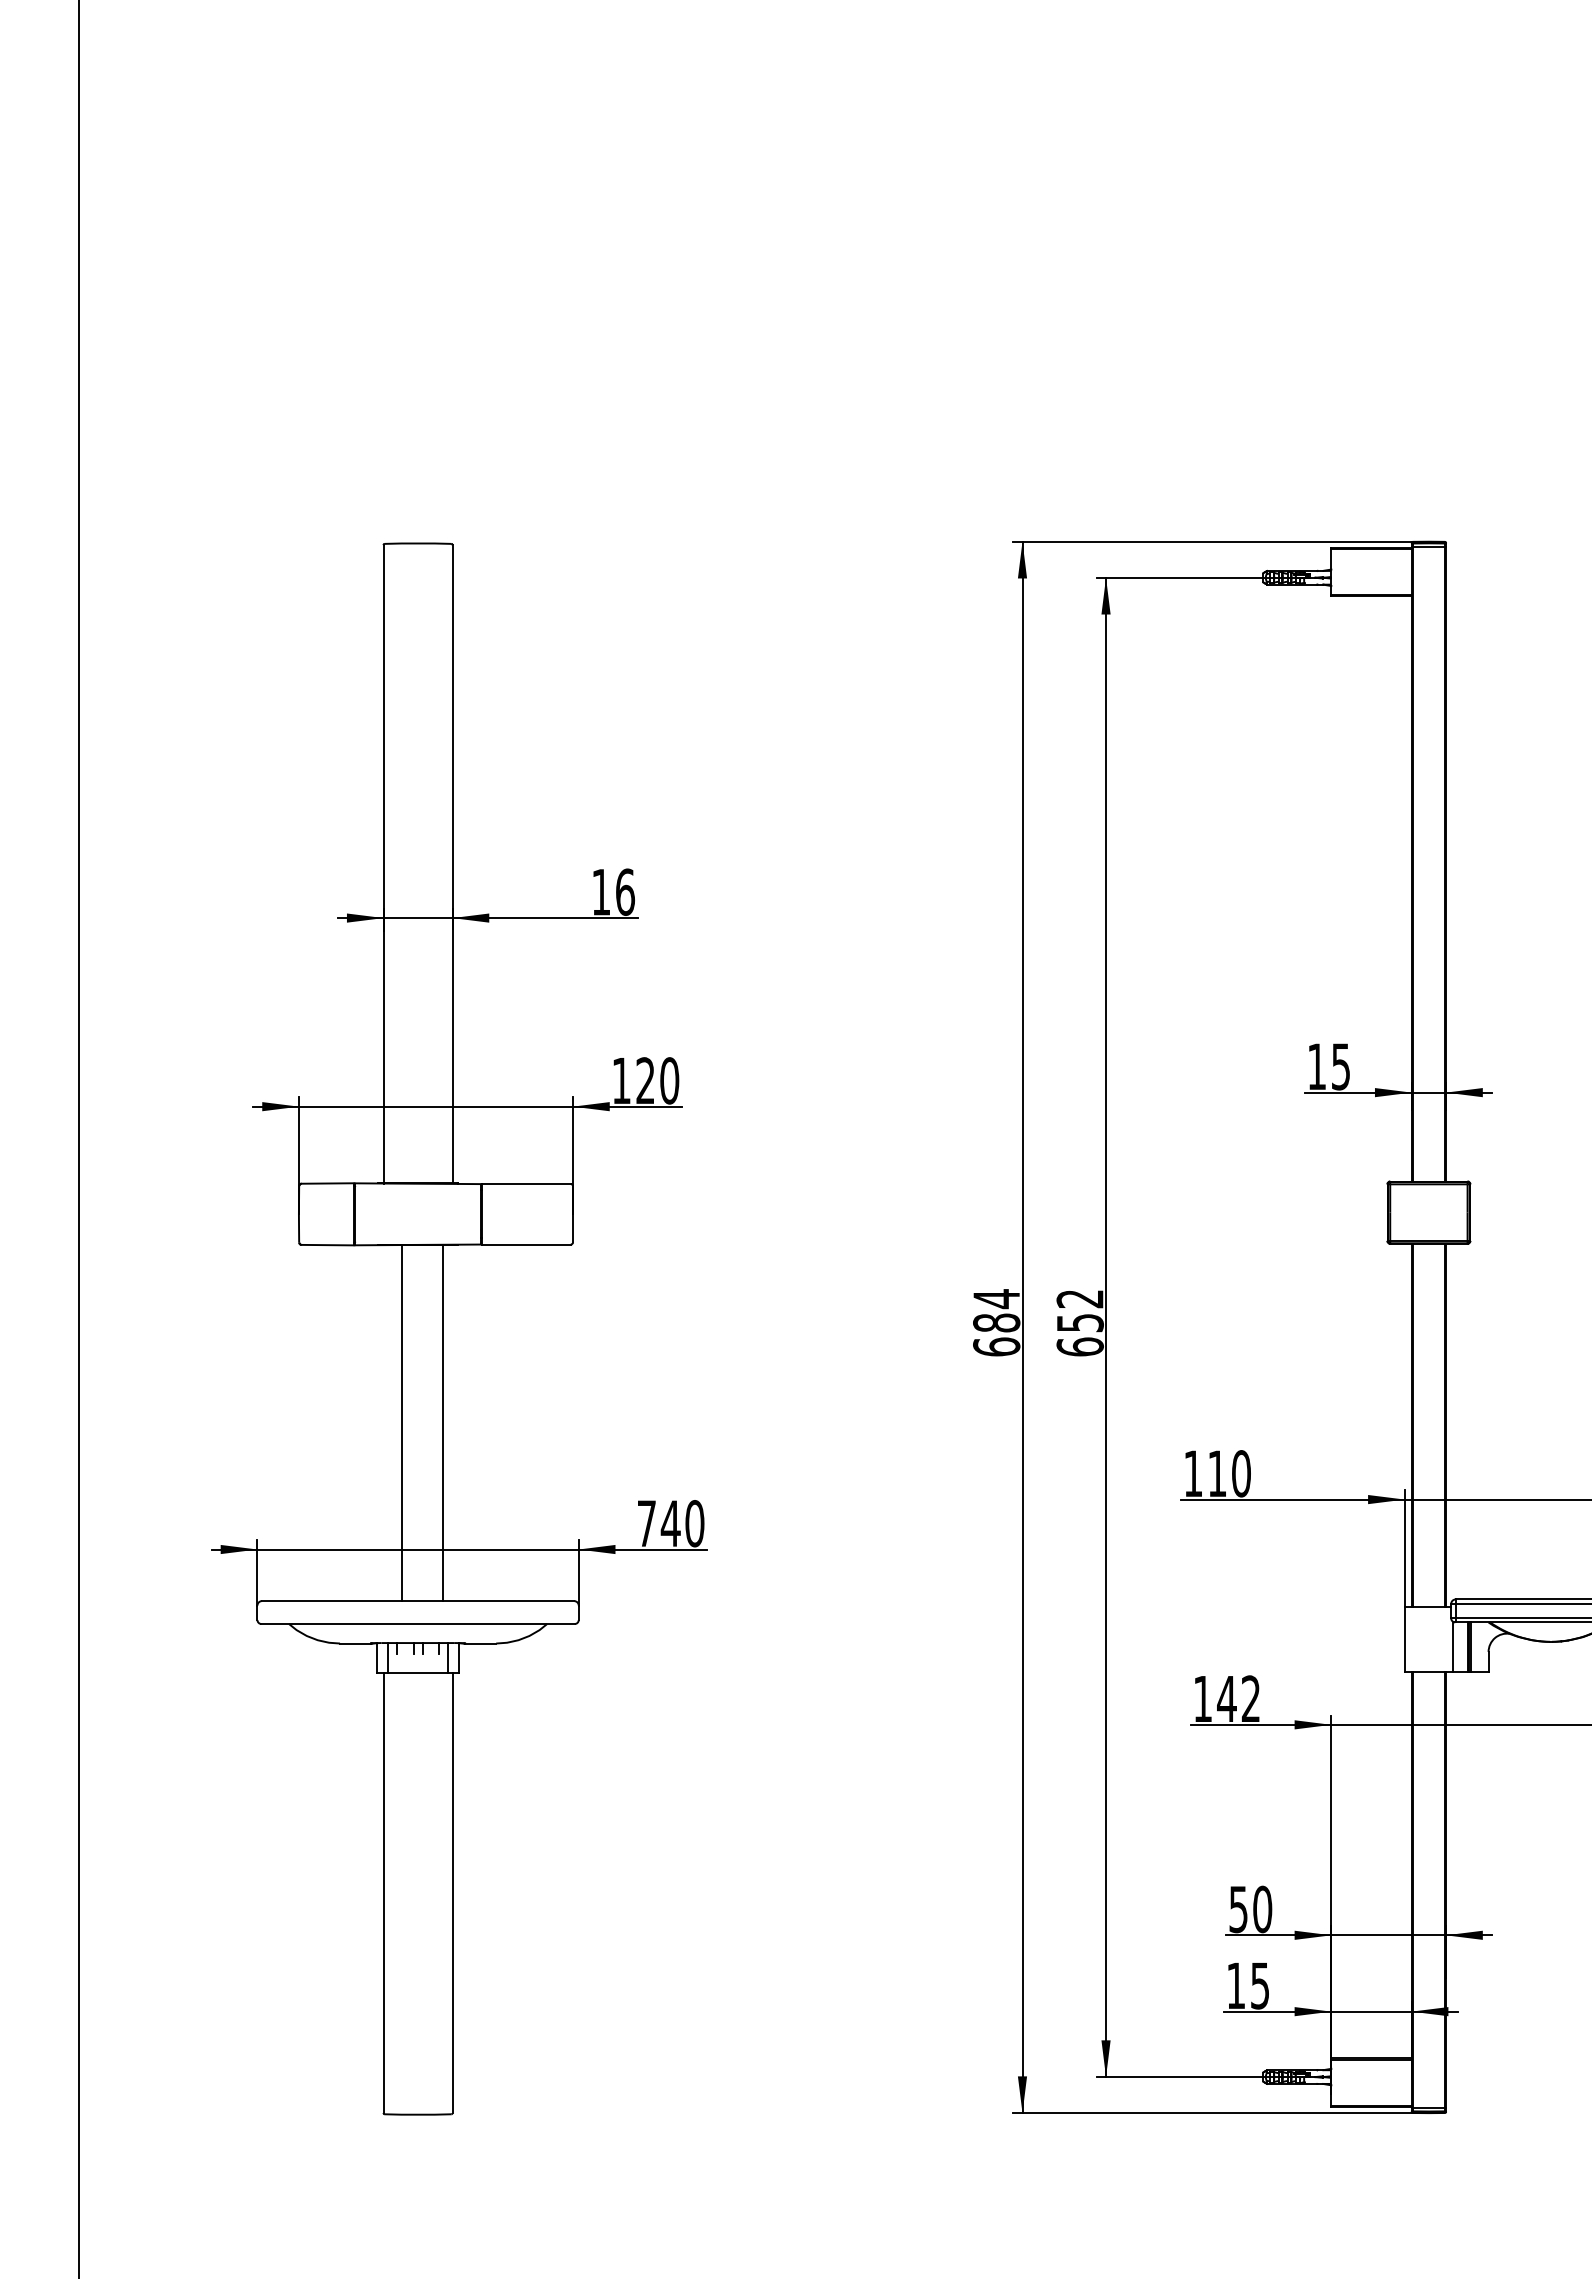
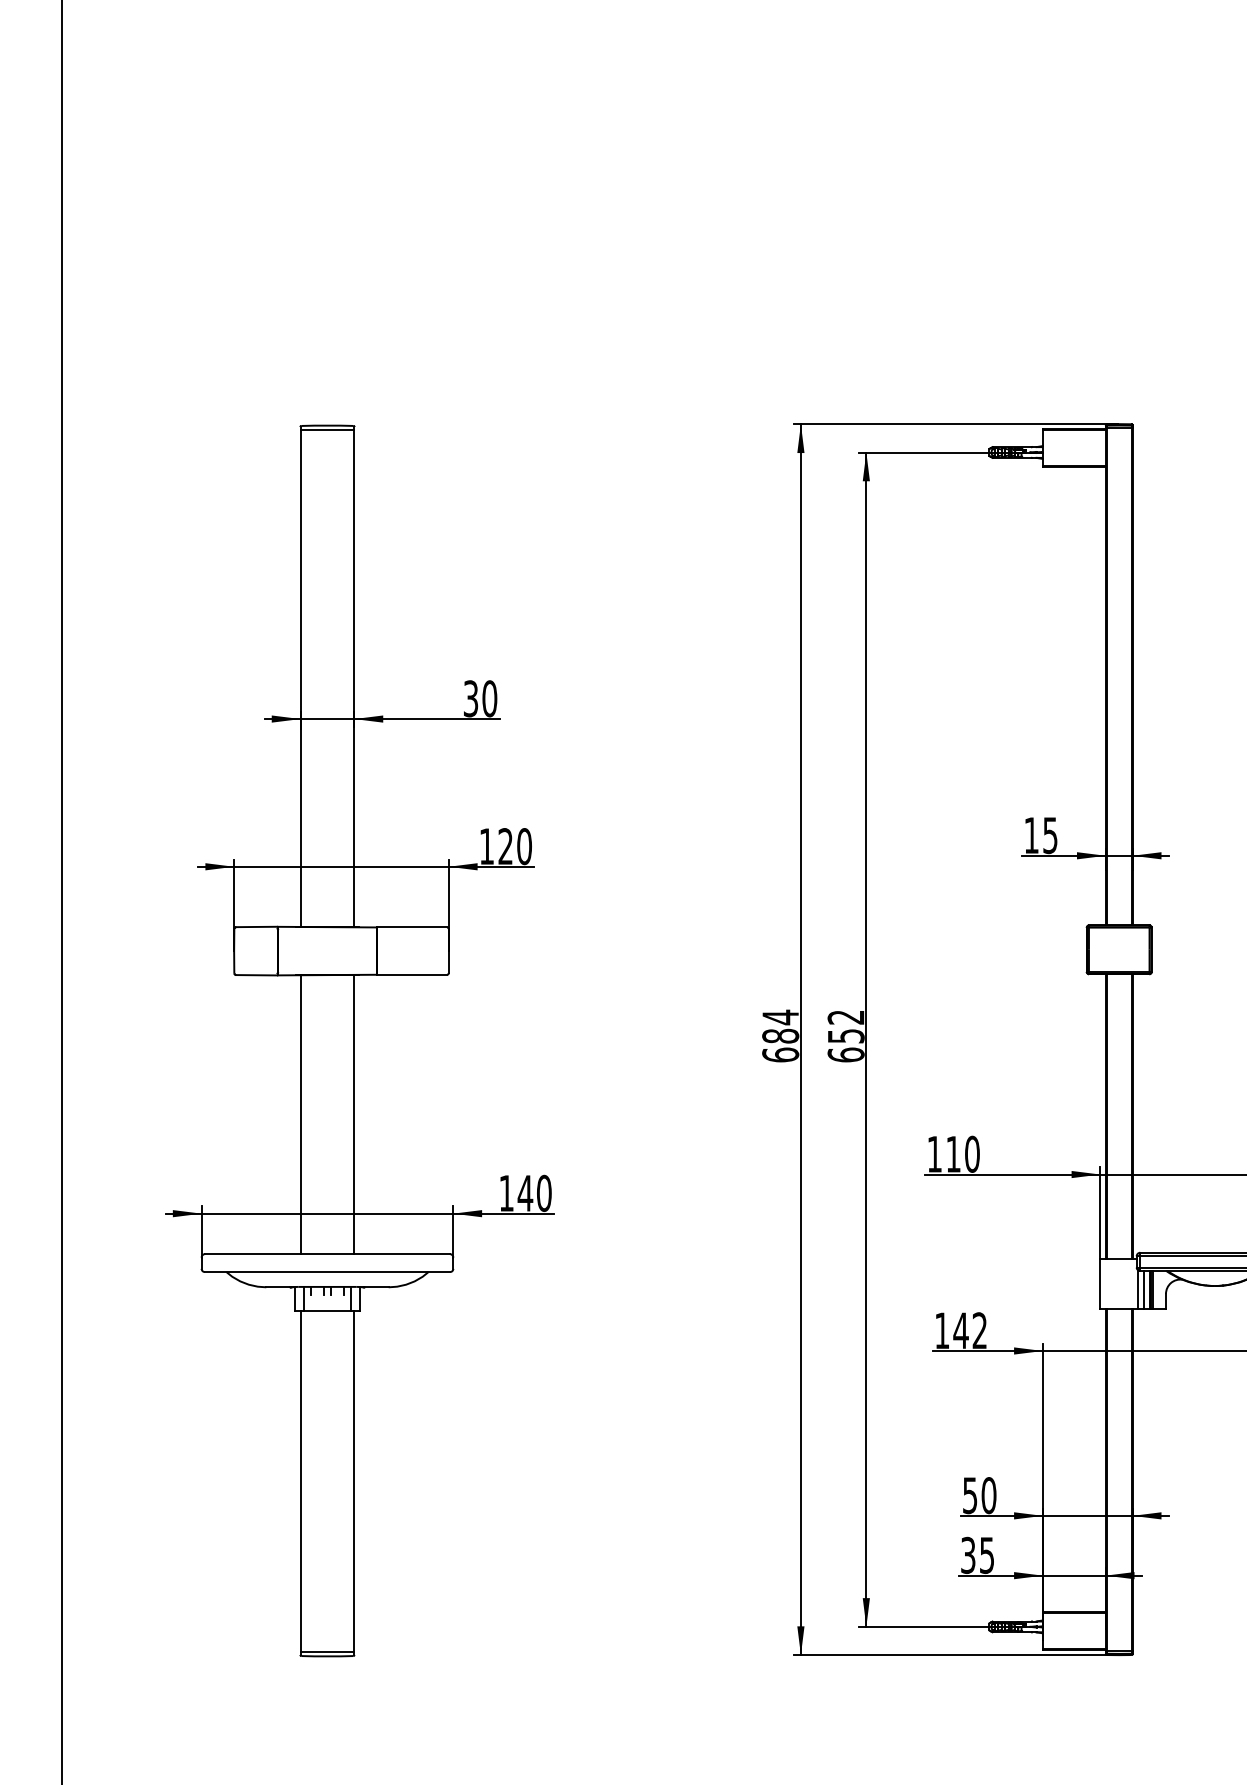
line: (417, 548) -> (327, 429), added
text: (613, 891) -> (480, 698), 16 -> 30
line: (401, 1423) -> (354, 1114), moved
line: (442, 1423) -> (300, 1114), moved
text: (646, 1523) -> (506, 1193), 740 -> 140
line: (1461, 1646) -> (1144, 1289), added
text: (1236, 1985) -> (968, 1555), 15 -> 35
line: (417, 2109) -> (327, 1652), added

